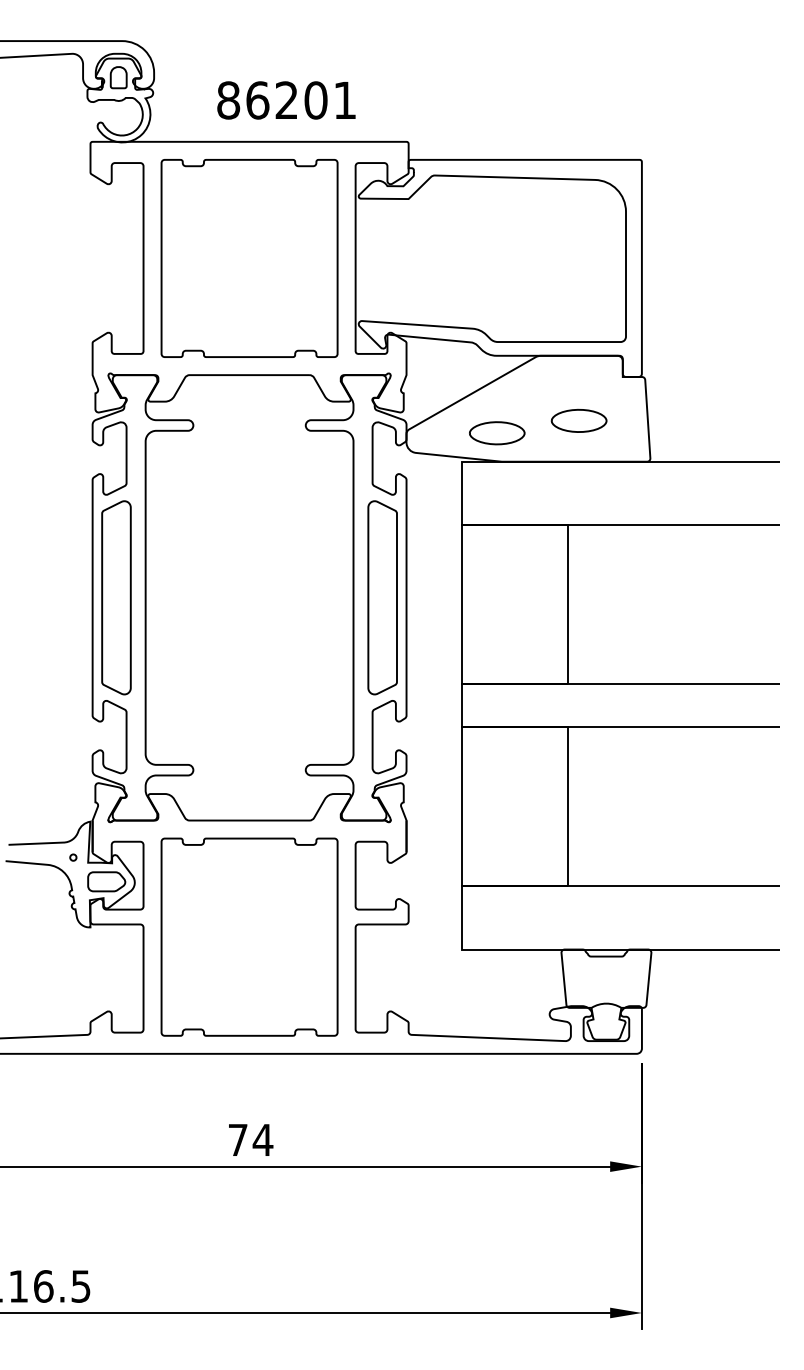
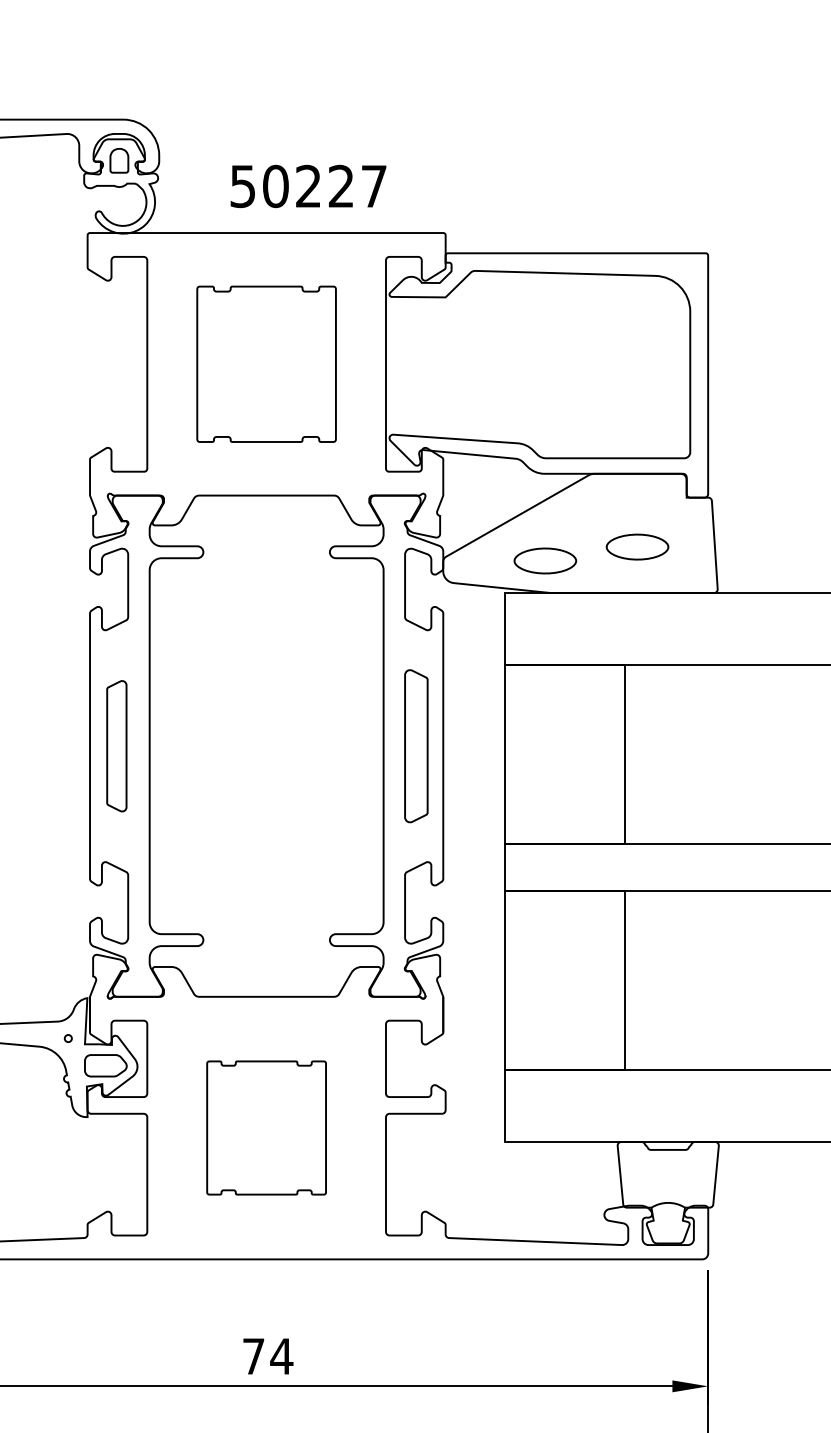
text: (286, 100) -> (308, 186), 86201 -> 50227
part: (249, 258) -> (266, 364), size x0.7
part: (116, 597) -> (116, 745), size x0.6
part: (382, 597) -> (416, 745), size x0.7
part: (249, 936) -> (266, 1127), size x0.6

